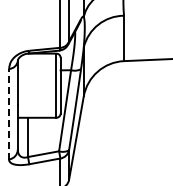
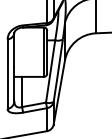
line: (9, 113) -> (7, 73), dashed -> solid

